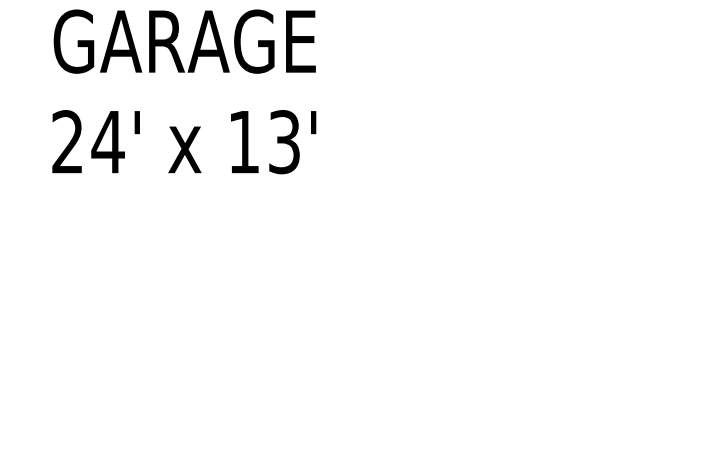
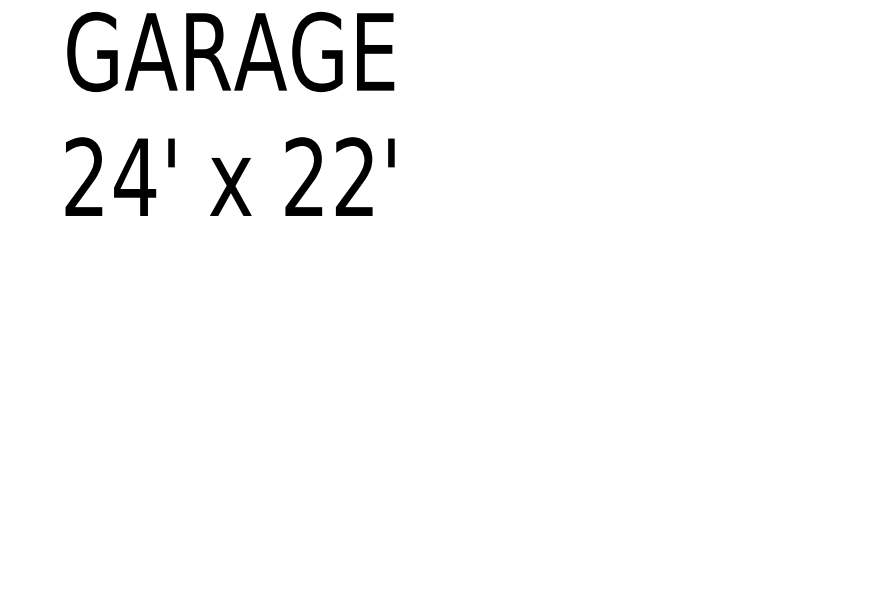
text: (263, 142) -> (328, 177), 13' -> 22'

